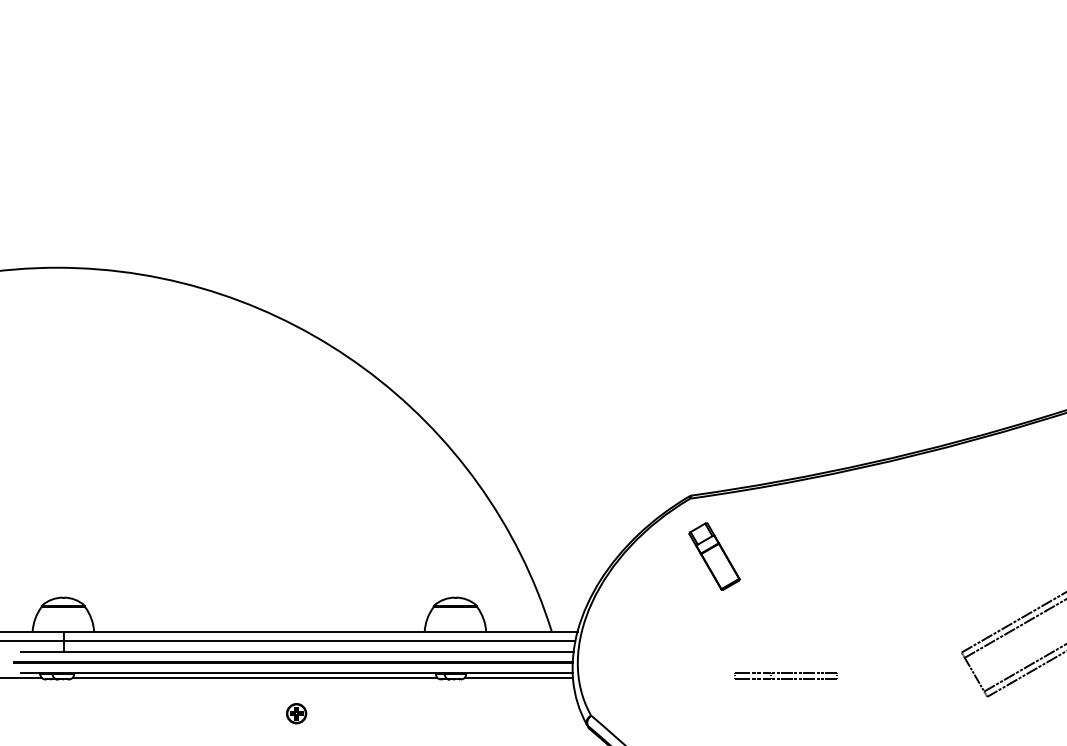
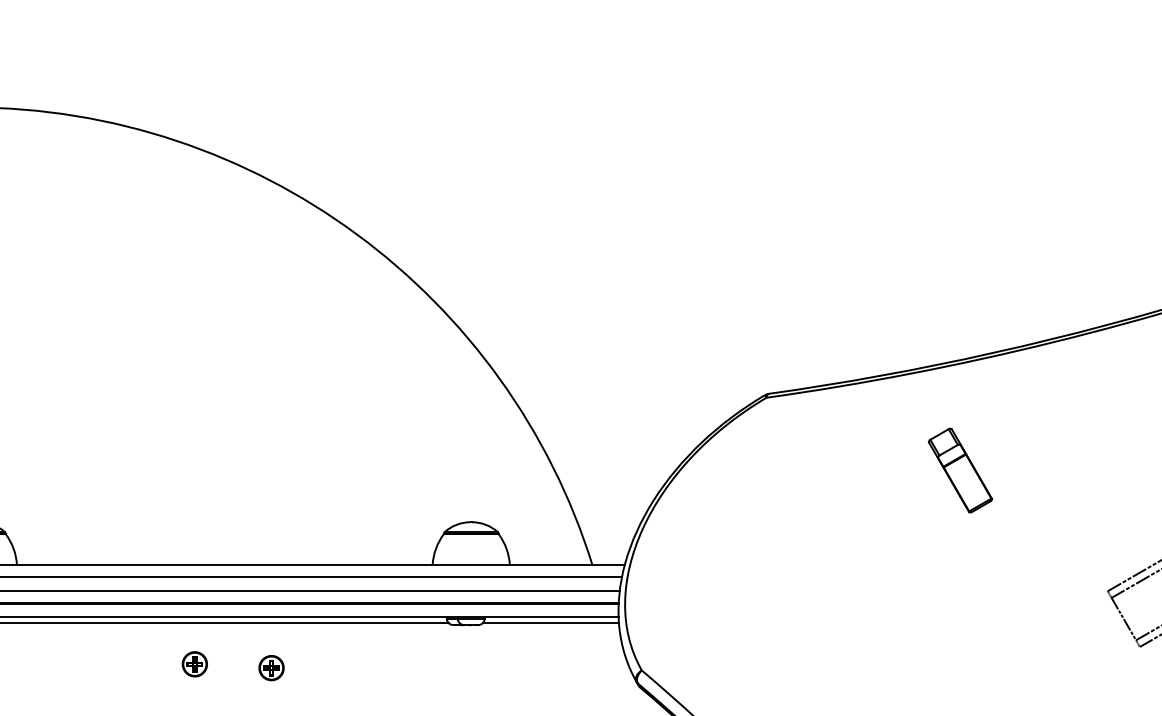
part: (714, 556) -> (960, 470), moved
part: (785, 675) -> (886, 620), removed
part: (235, 710) -> (194, 664), added

